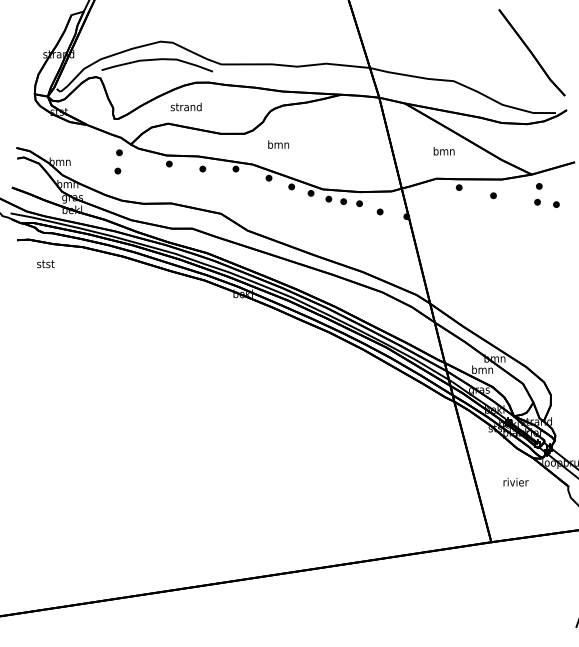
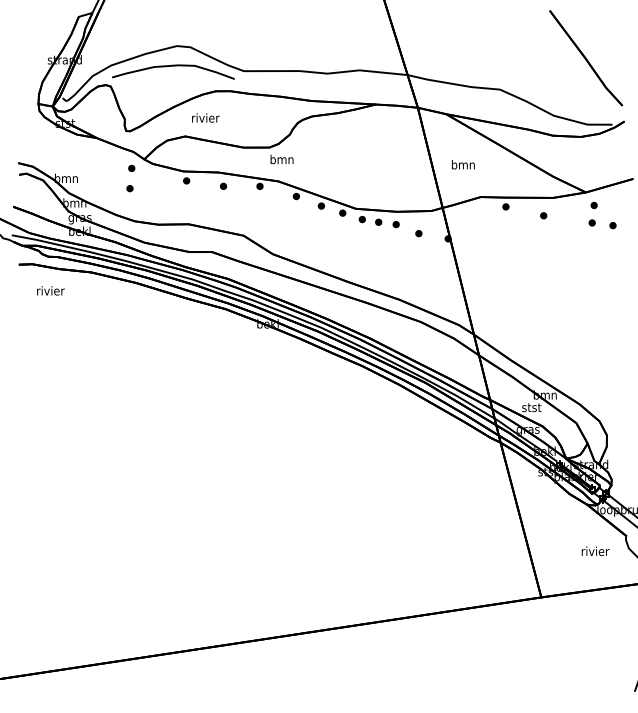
text: (186, 106) -> (205, 117), strand -> rivier
text: (278, 144) -> (281, 159), moved
text: (444, 150) -> (463, 164), moved
text: (45, 263) -> (50, 290), stst -> rivier
text: (482, 369) -> (531, 407), bmn -> stst
text: (516, 481) -> (595, 550), moved

